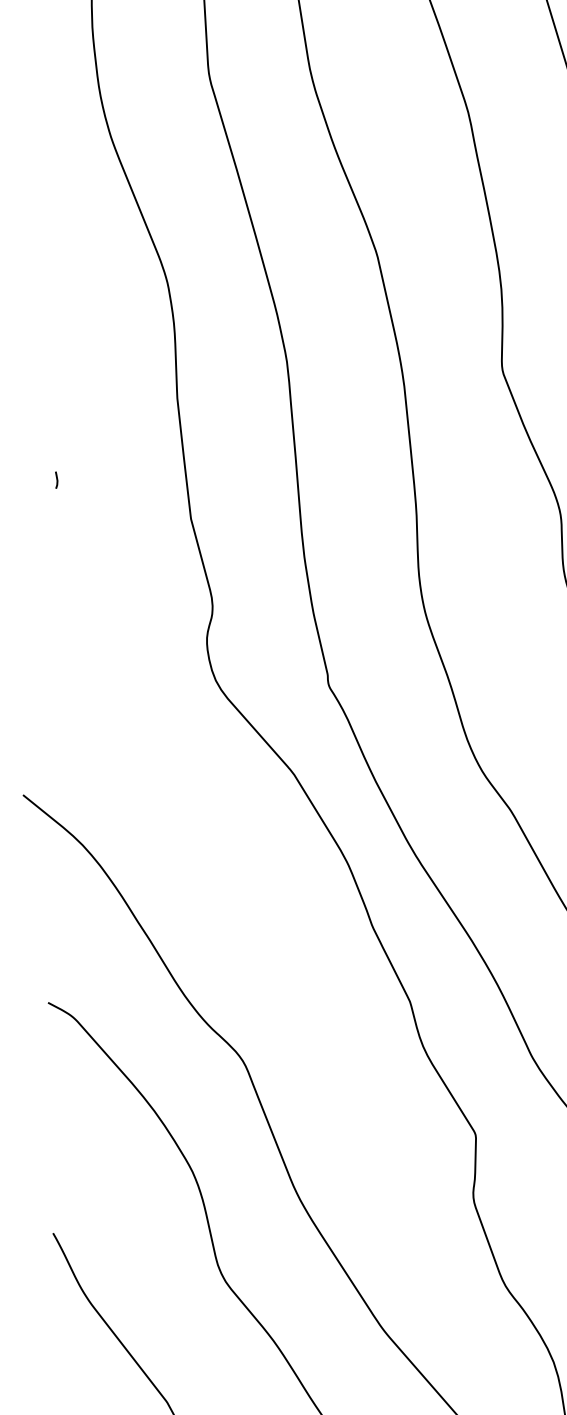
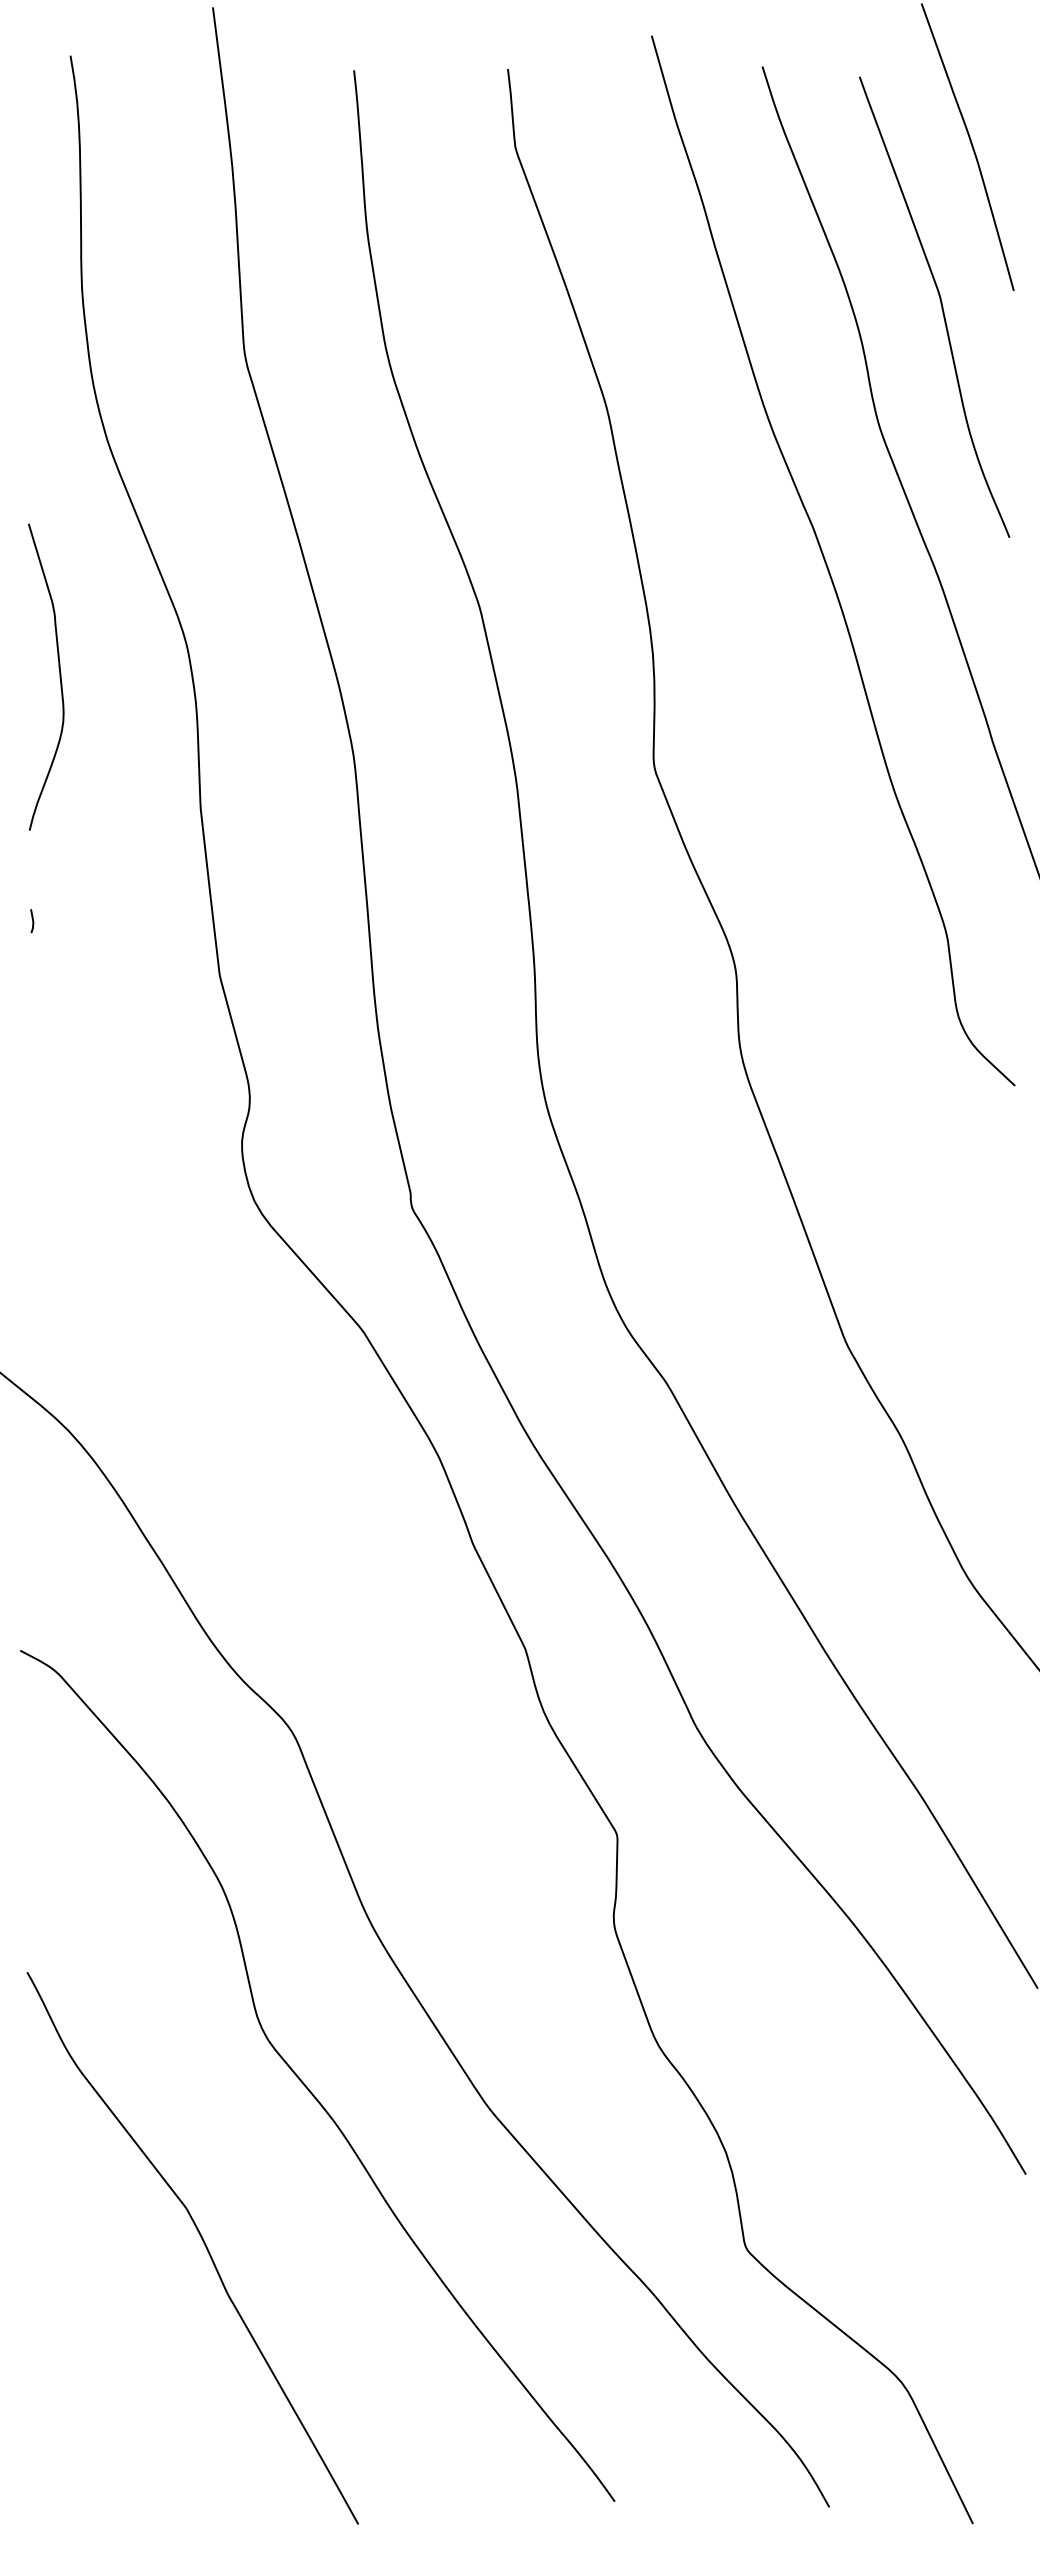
curve: (76, 304) -> (59, 676), added

